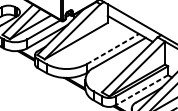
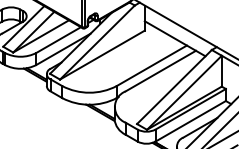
line: (112, 48) -> (151, 65), dashed -> solid
line: (141, 90) -> (190, 121), dashed -> solid

